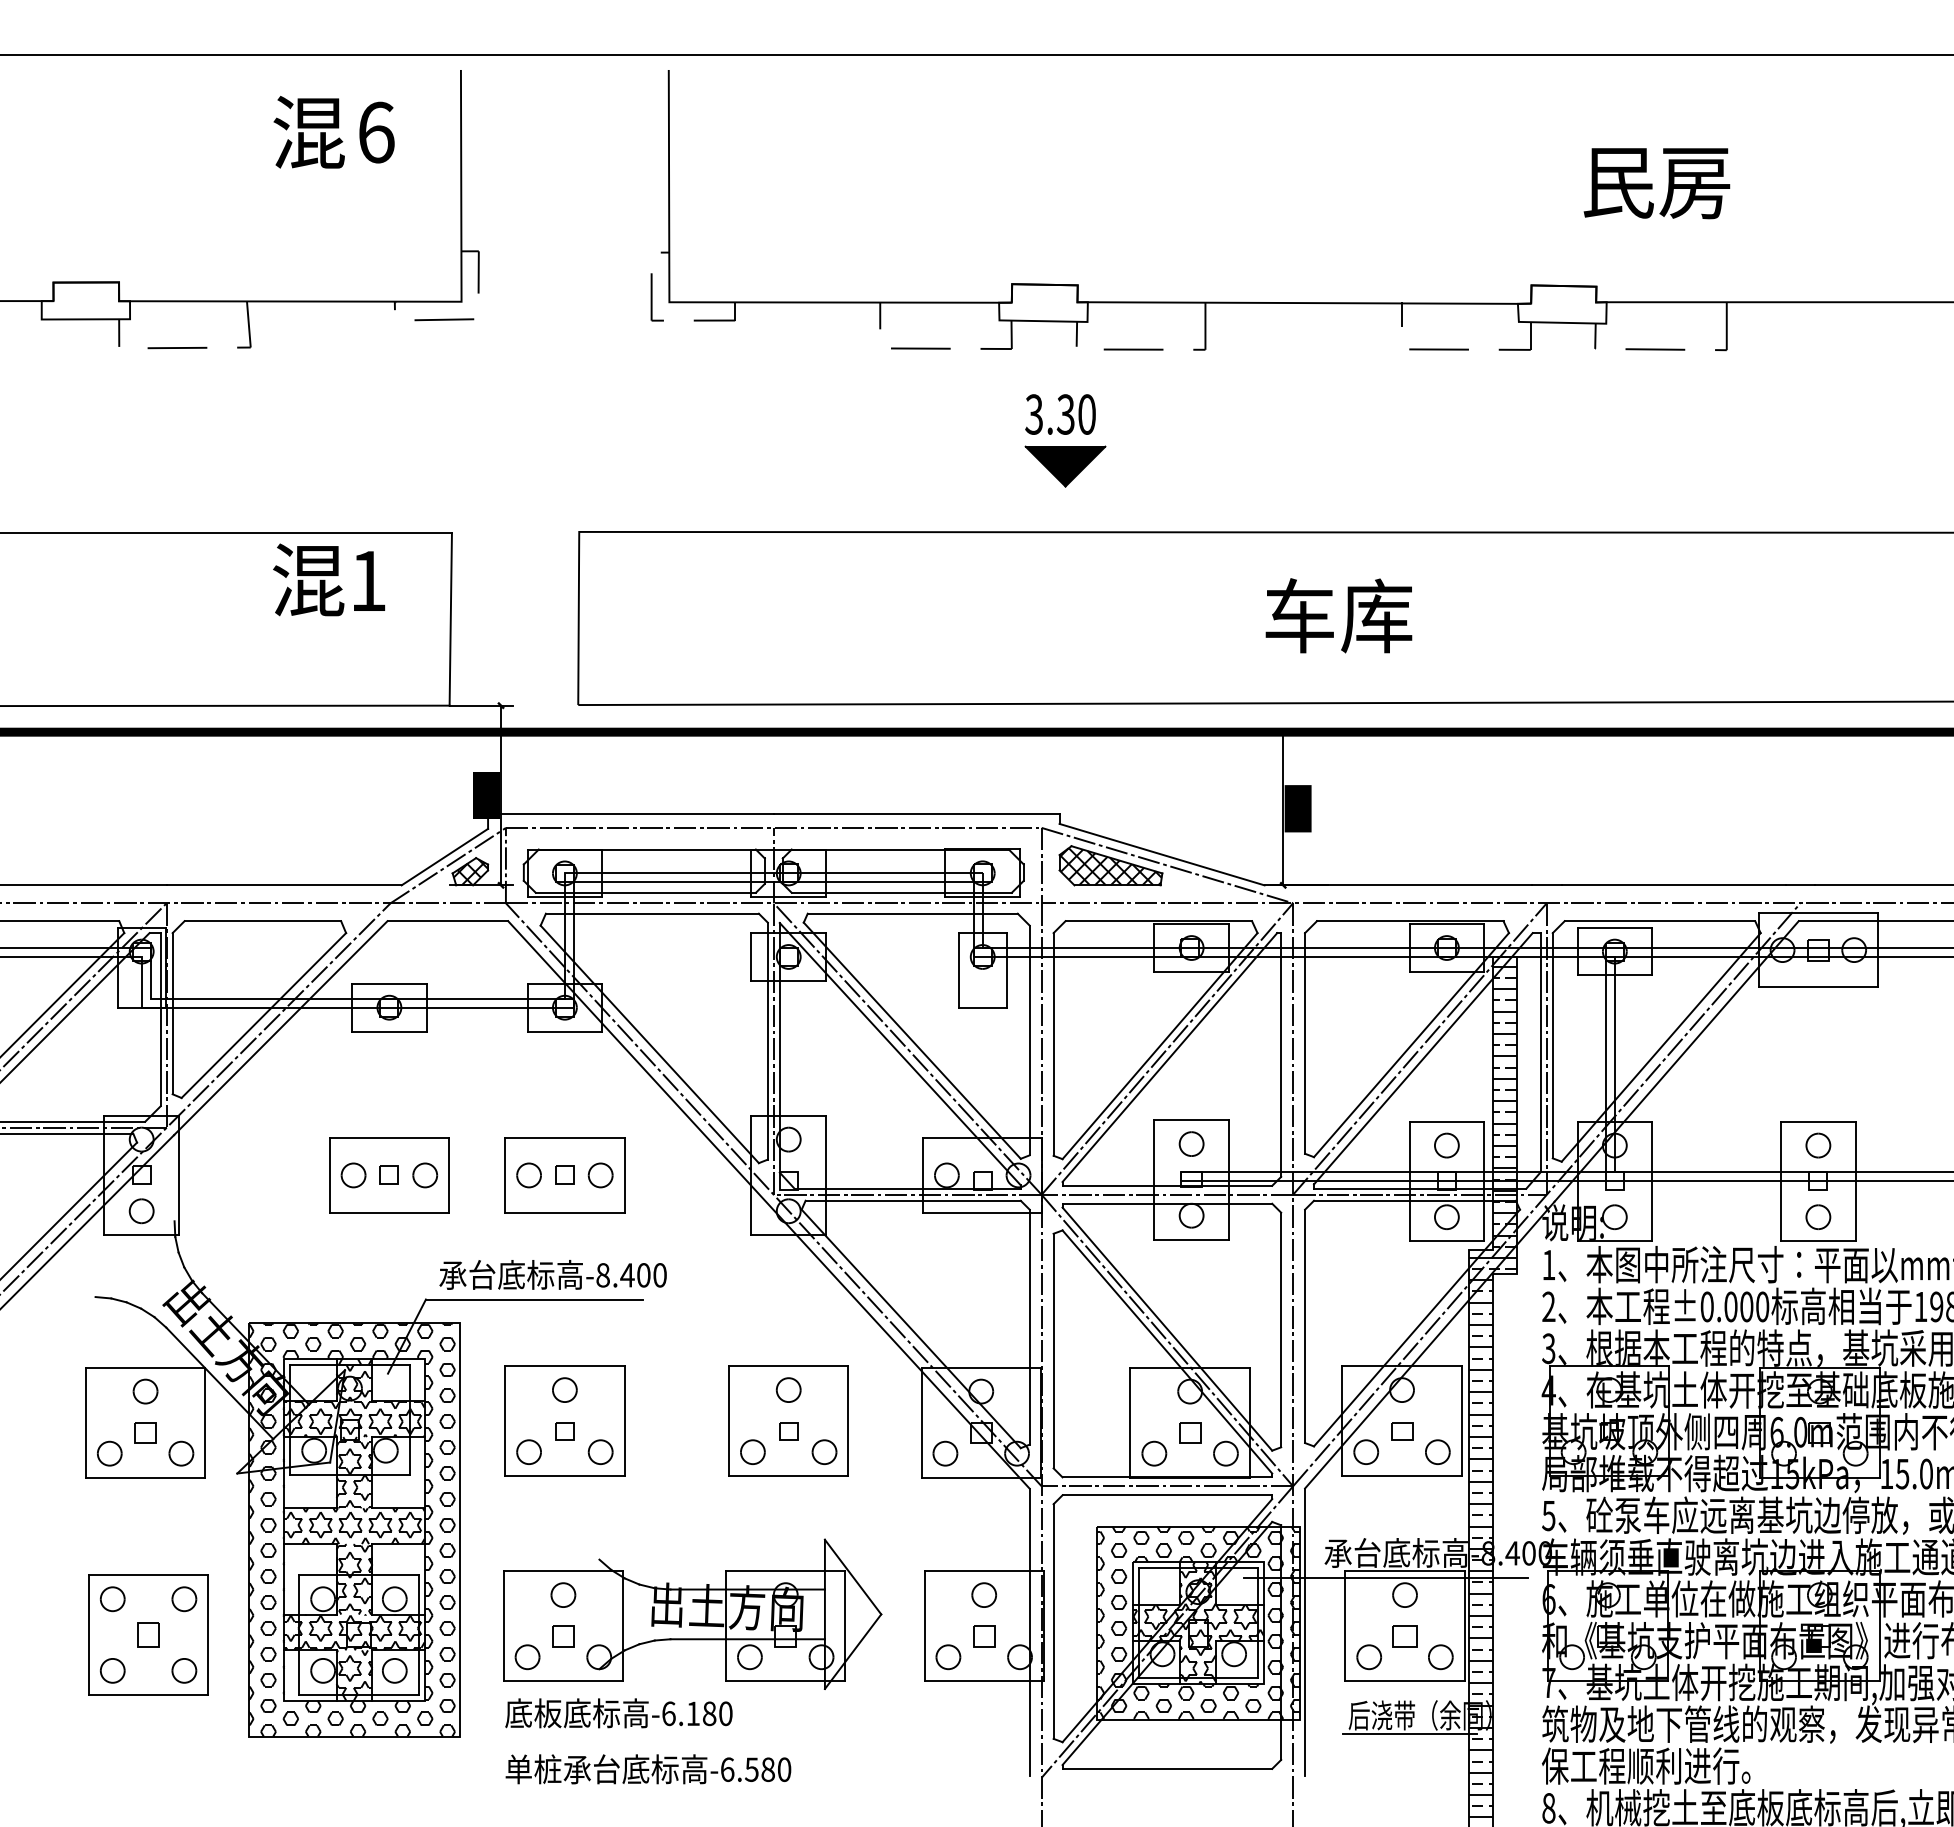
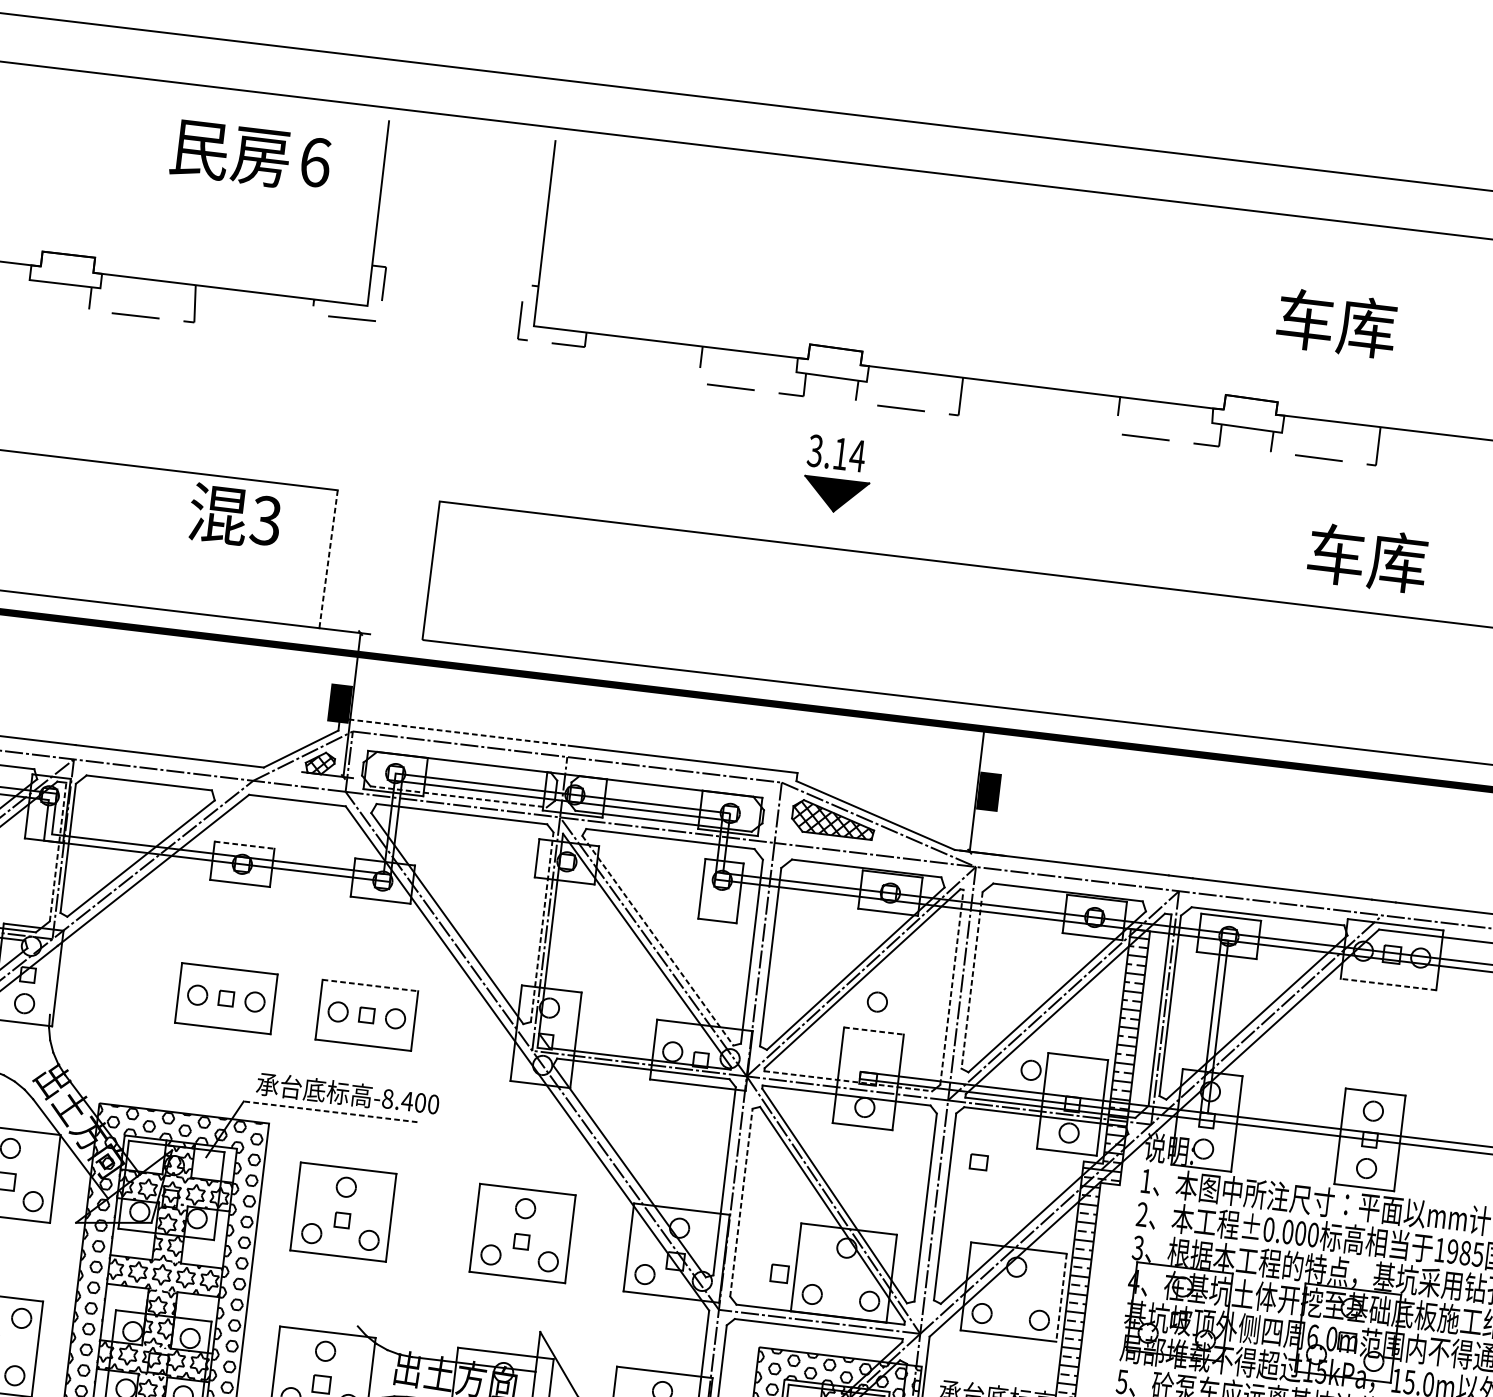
text: (270, 133) -> (230, 152), 混 -> 民房
text: (1656, 181) -> (1335, 323), 民房 -> 车库
text: (1076, 414) -> (849, 454), 3.30 -> 3.14
text: (367, 580) -> (265, 520), 1 -> 3
text: (1338, 615) -> (1367, 558), moved
line: (450, 619) -> (328, 559), solid -> dashed
line: (630, 813) -> (453, 731), solid -> dashed
line: (646, 892) -> (459, 796), solid -> dashed
line: (389, 983) -> (244, 844), solid -> dashed
line: (1818, 987) -> (1388, 984), solid -> dashed
line: (160, 1019) -> (57, 851), solid -> dashed
line: (767, 1040) -> (541, 926), solid -> dashed
line: (912, 1041) -> (657, 941), solid -> dashed
line: (1305, 1043) -> (972, 980), solid -> dashed
line: (1281, 1055) -> (952, 987), solid -> dashed
line: (1192, 1120) -> (874, 1031), solid -> dashed
line: (564, 1138) -> (370, 985), solid -> dashed
part: (1191, 1143) -> (877, 1001), moved
part: (1446, 1145) -> (1030, 1070), moved
line: (1167, 1185) -> (848, 1080), solid -> dashed
line: (533, 1299) -> (329, 1111), solid -> dashed
line: (1053, 1350) -> (741, 1202), solid -> dashed
line: (1461, 1421) -> (1061, 1298), solid -> dashed
part: (1402, 1431) -> (979, 1162), moved
part: (1190, 1432) -> (779, 1273), moved

